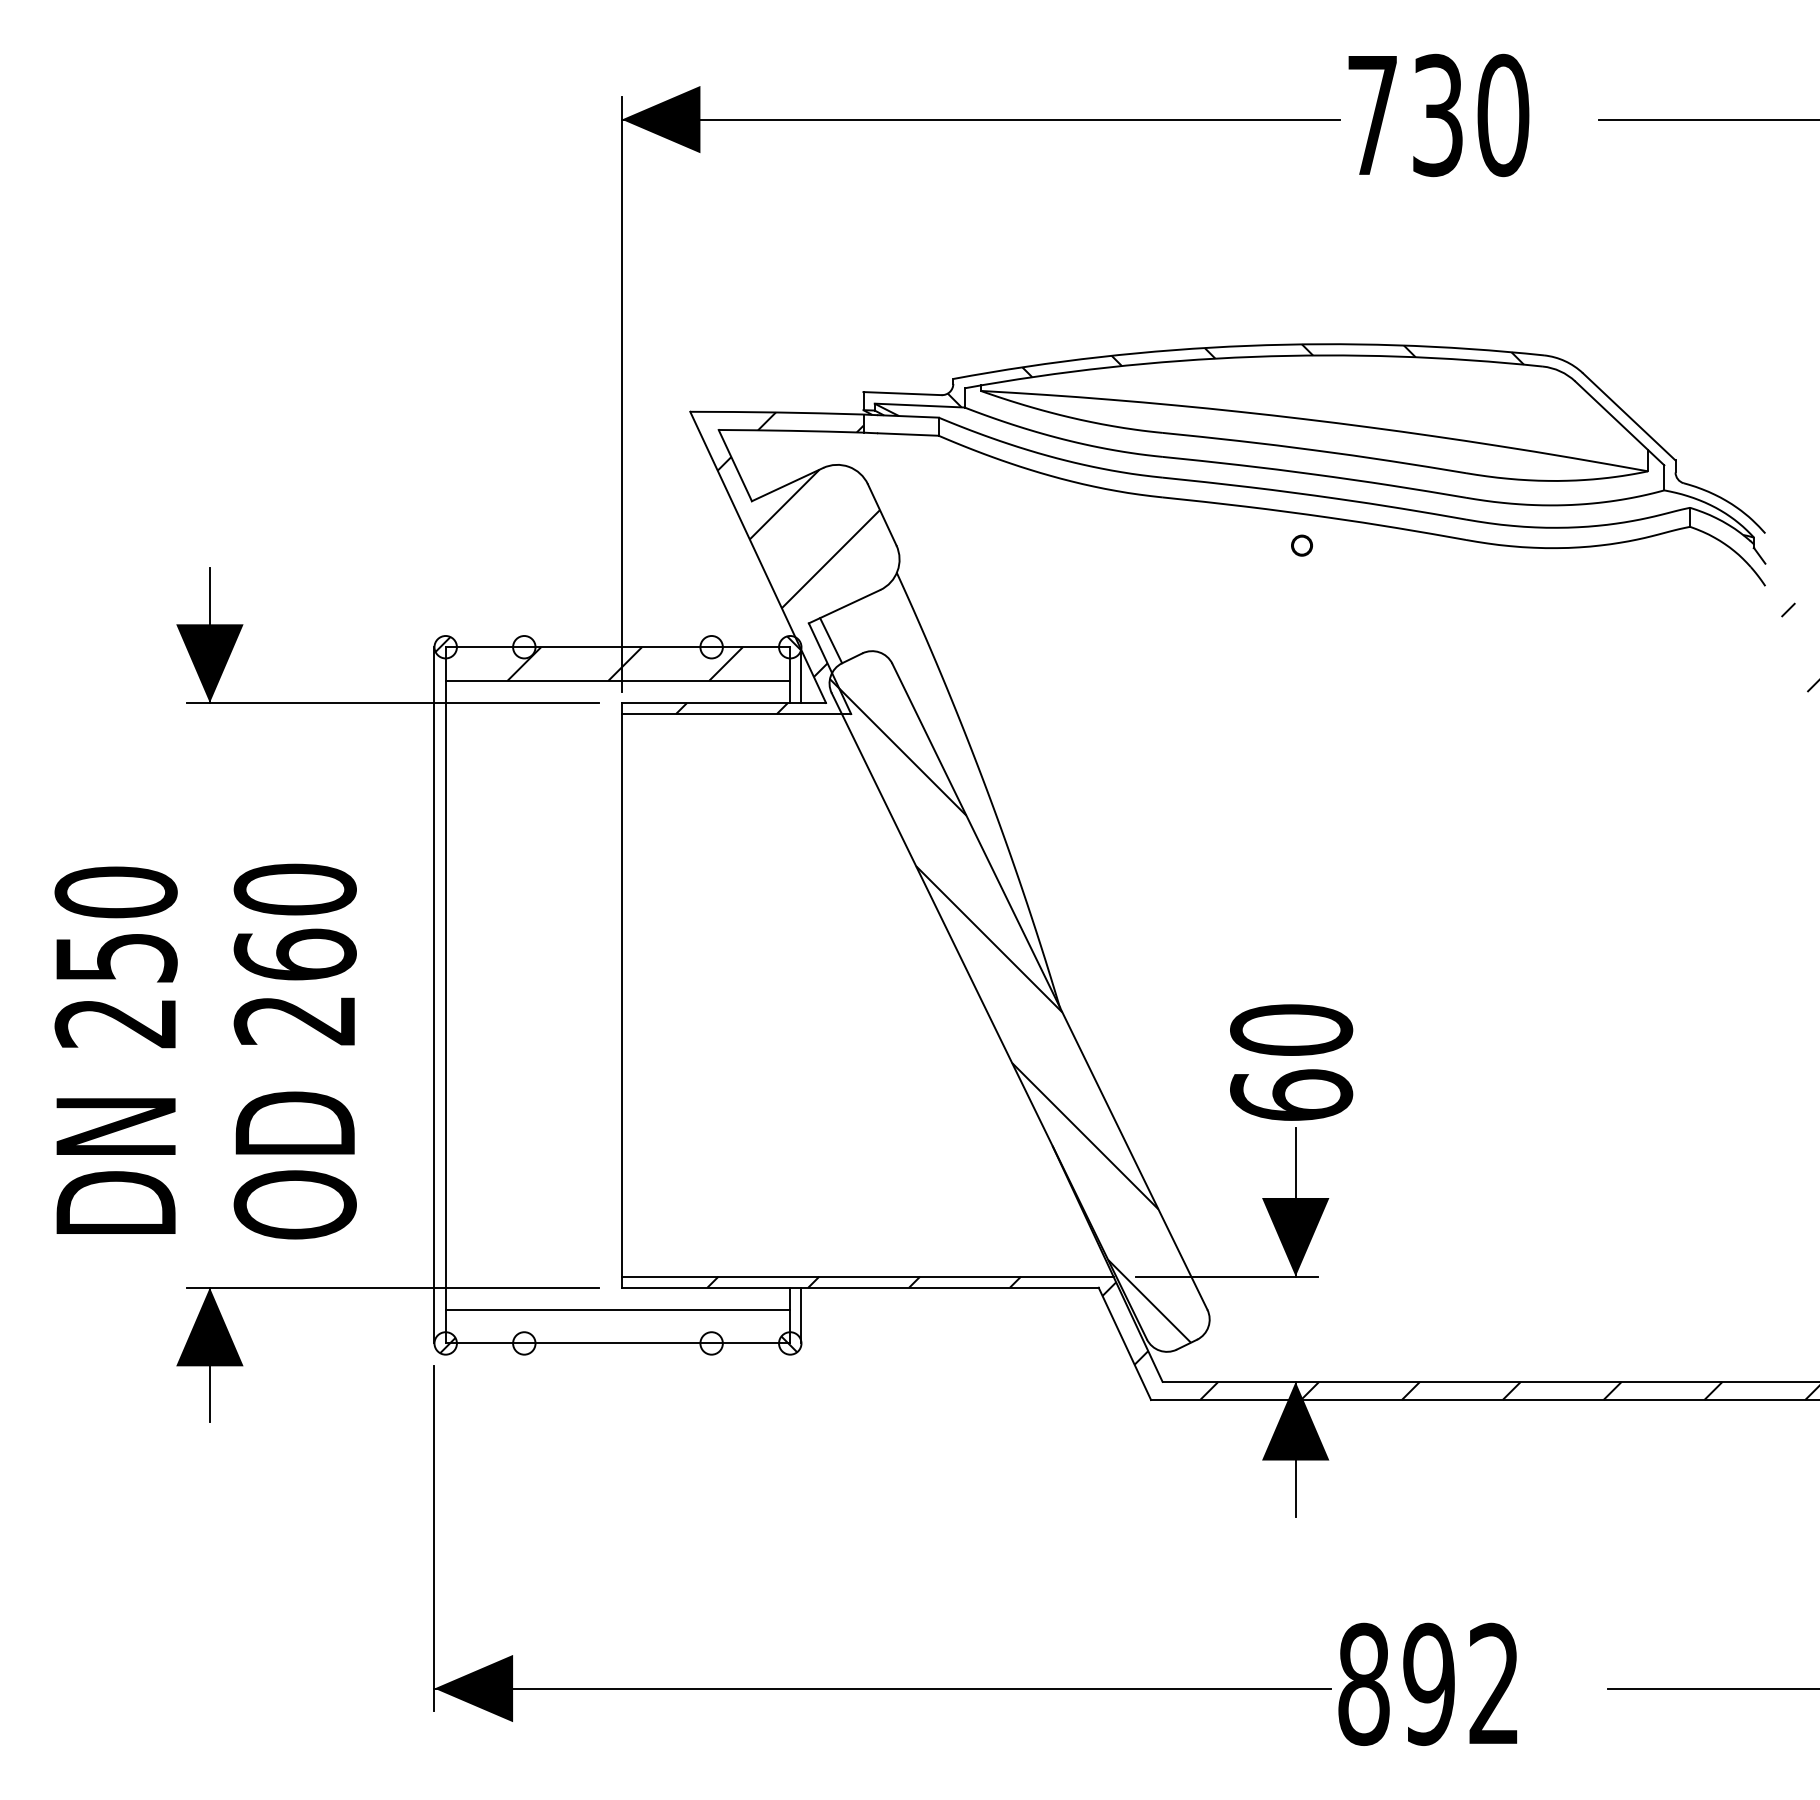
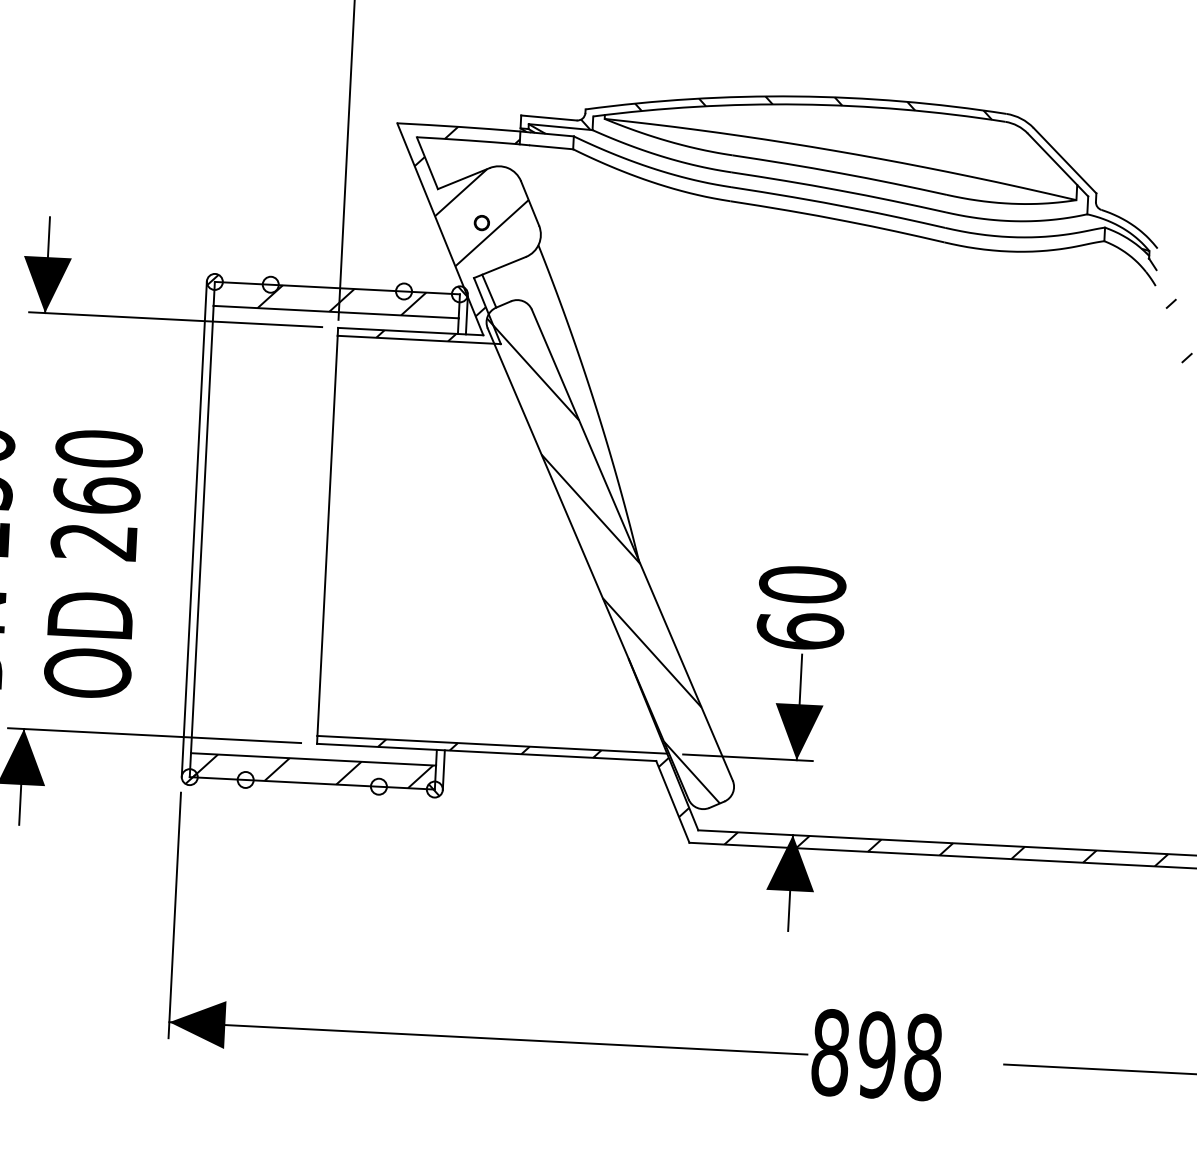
circle: (1301, 545) -> (481, 222), moved
hatch: (618, 1326) -> (313, 771), added
text: (1494, 1683) -> (923, 1056), 892 -> 898

